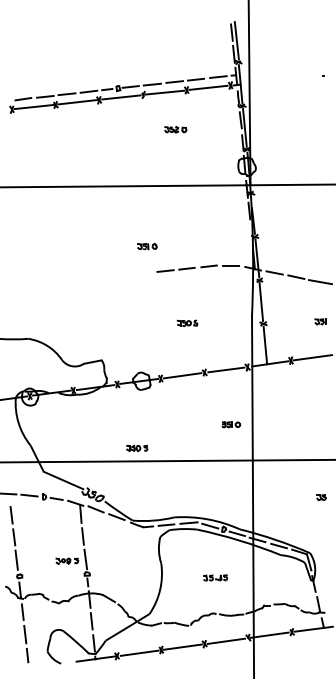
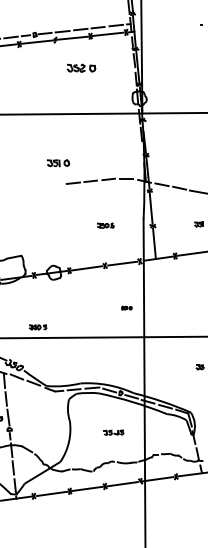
part: (175, 129) -> (81, 68), size x1.6
part: (147, 246) -> (58, 163), size x1.4
part: (187, 322) -> (105, 225), moved
part: (231, 424) -> (126, 307), size x0.7
part: (137, 447) -> (38, 326), moved

